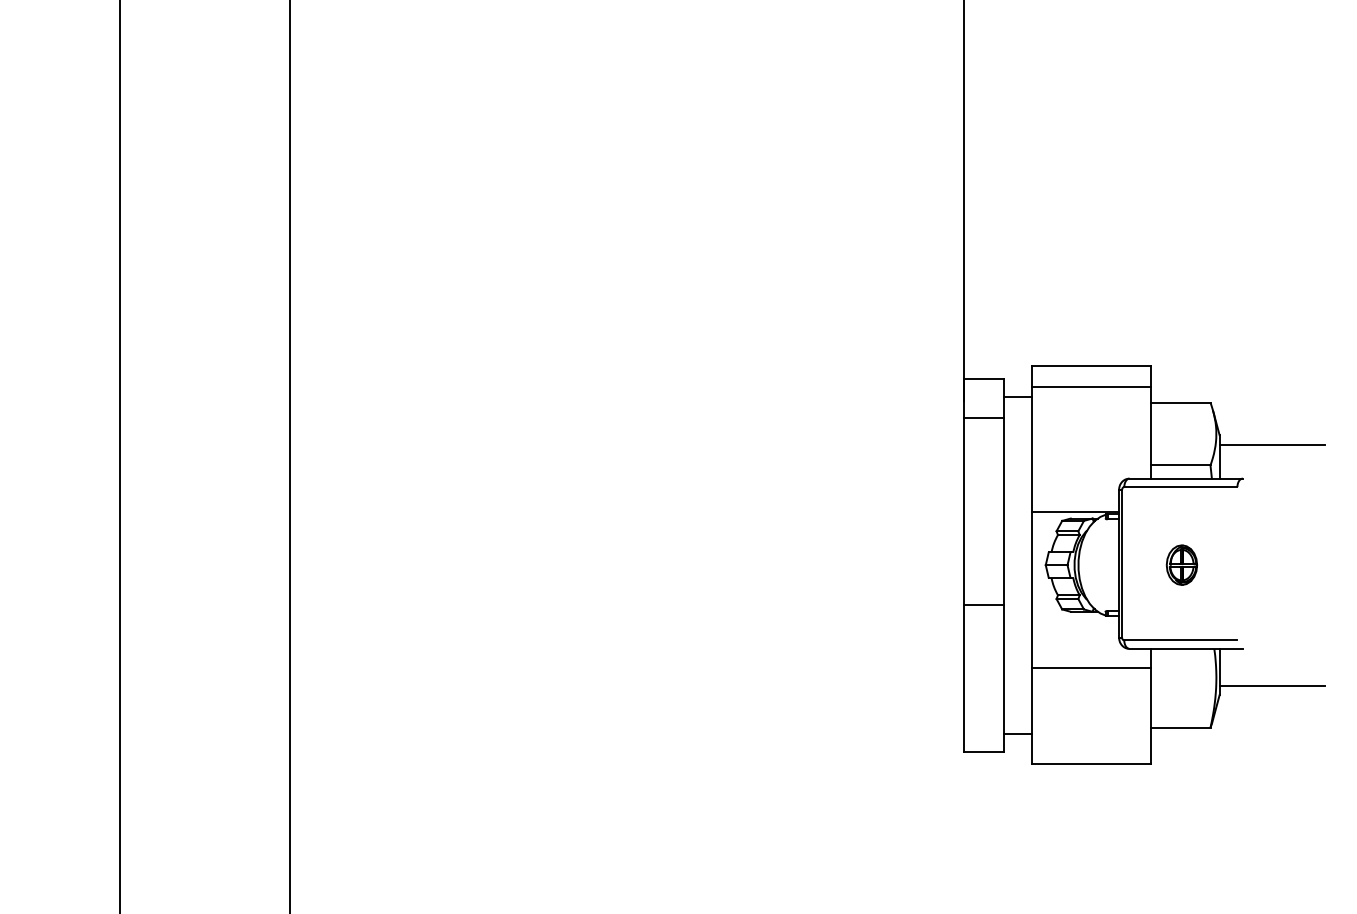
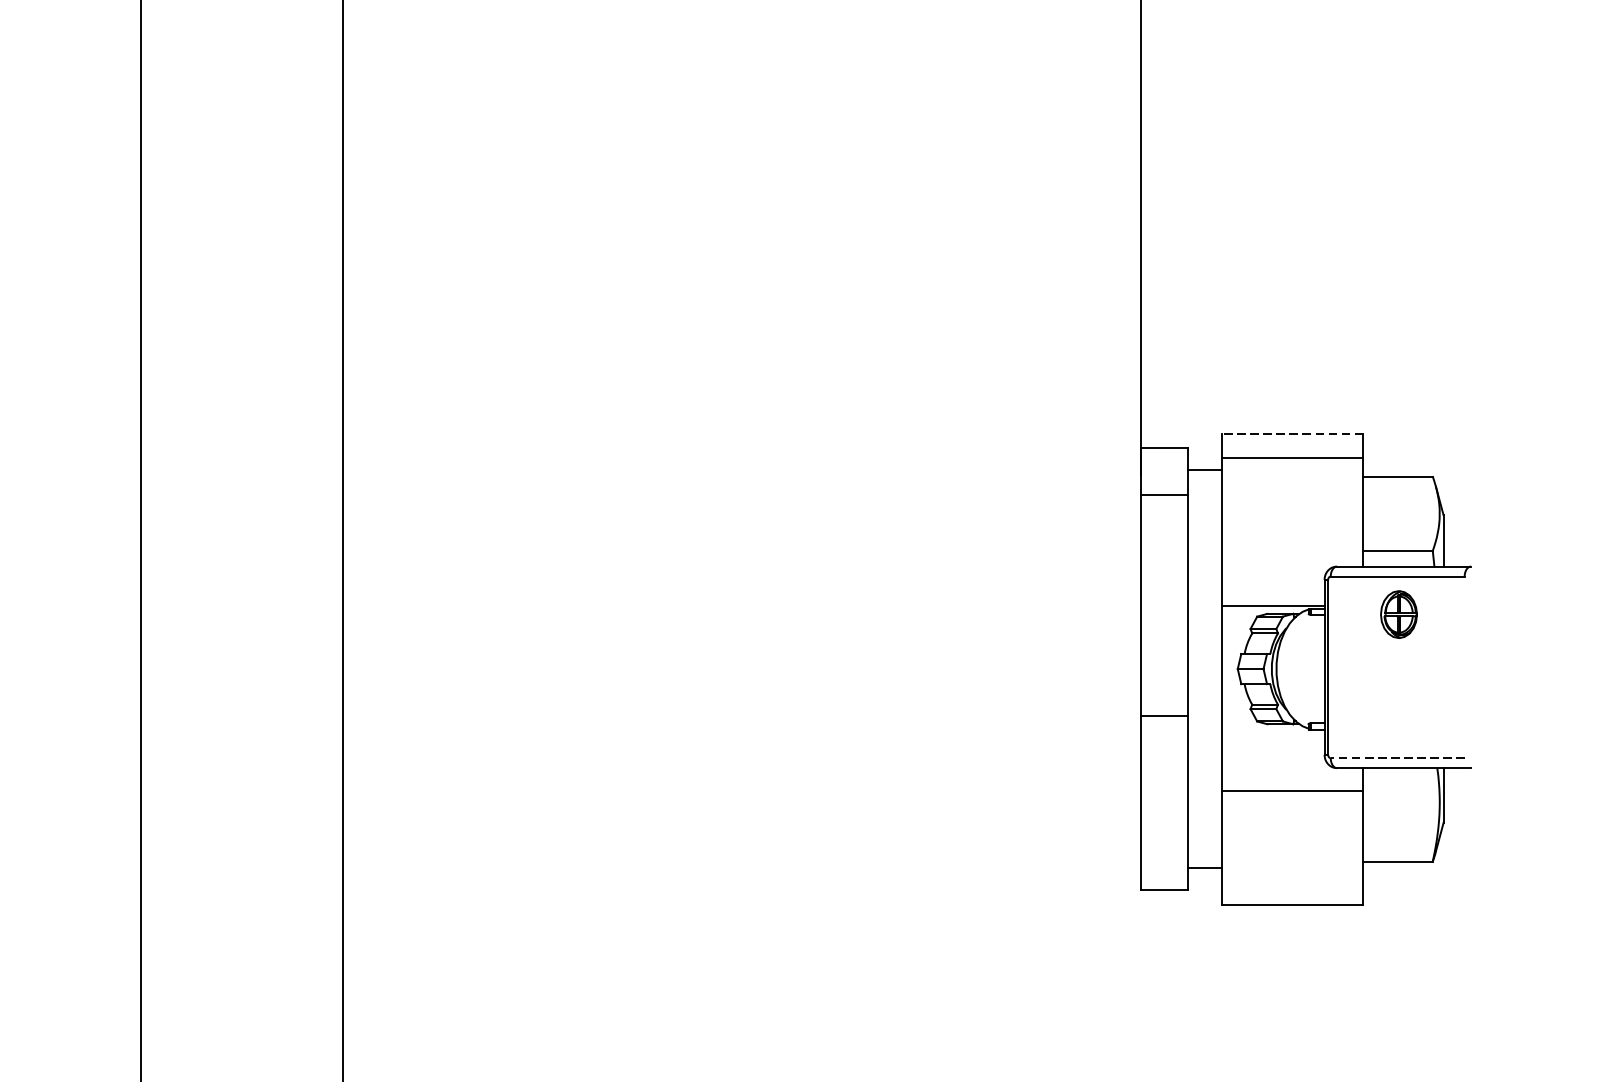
line: (1091, 366) -> (1291, 433), solid -> dashed
line: (1271, 444) -> (1504, 526), removed
part: (1181, 564) -> (1398, 613), moved
line: (1180, 640) -> (1397, 758), solid -> dashed
line: (1271, 685) -> (1504, 811), removed

